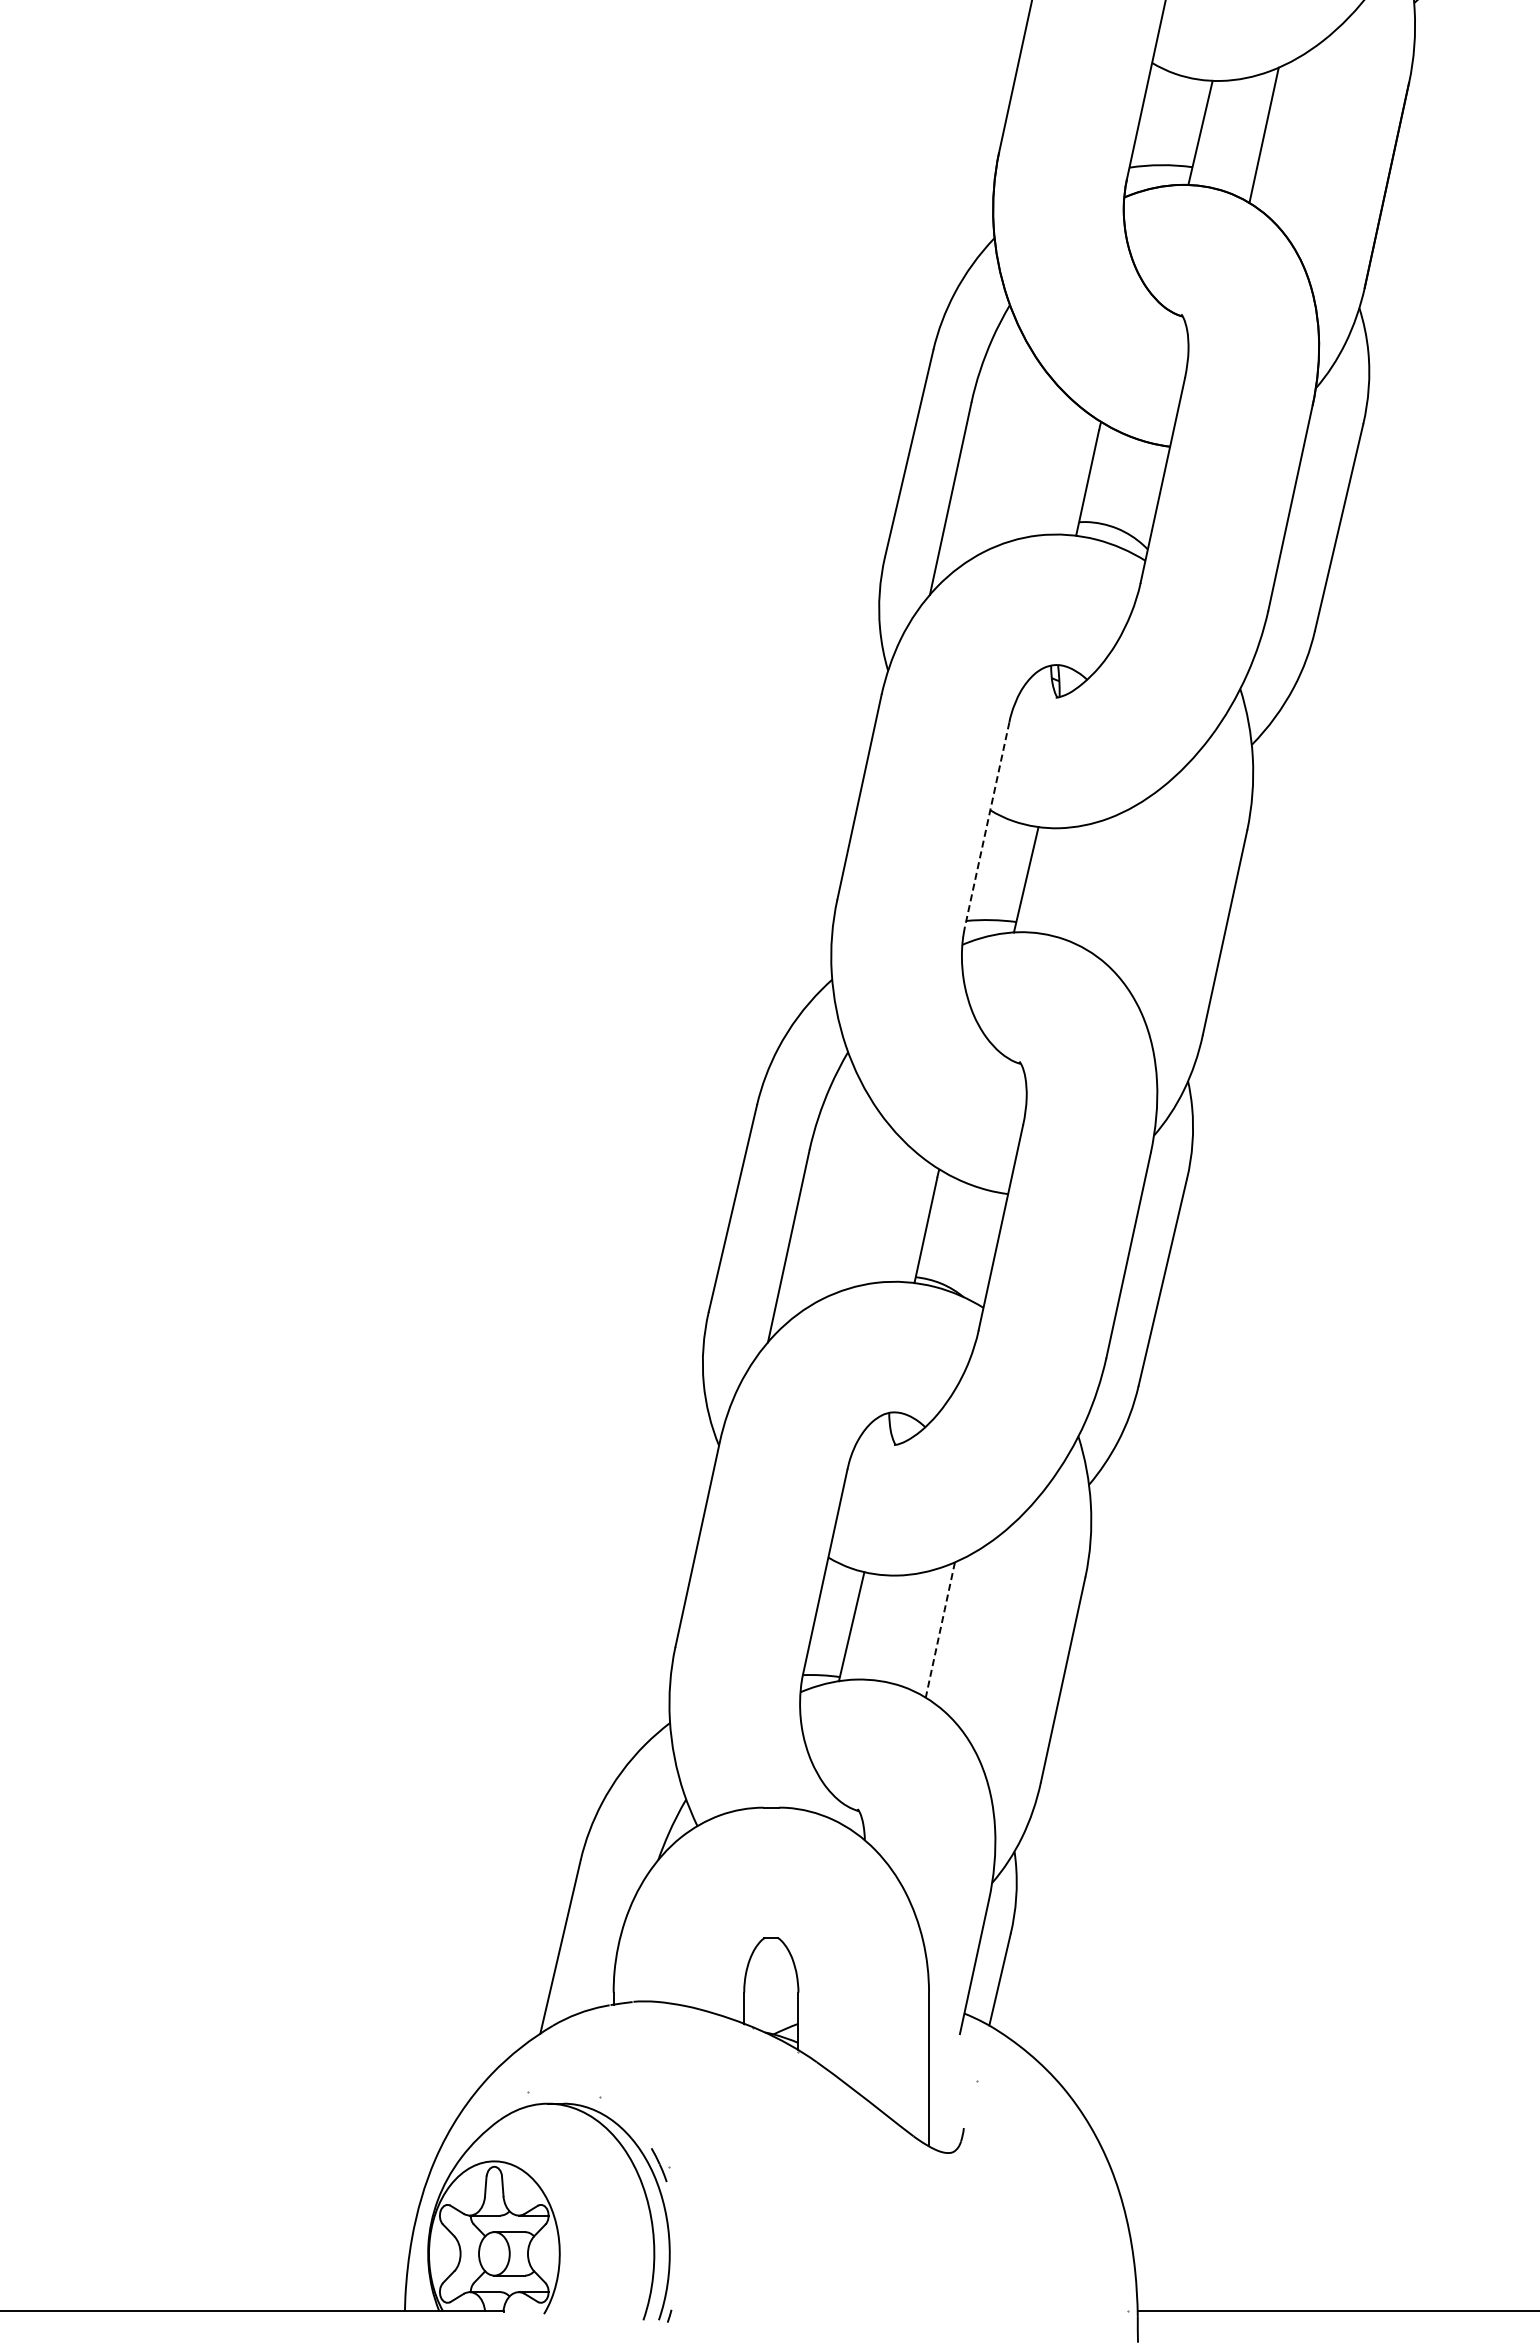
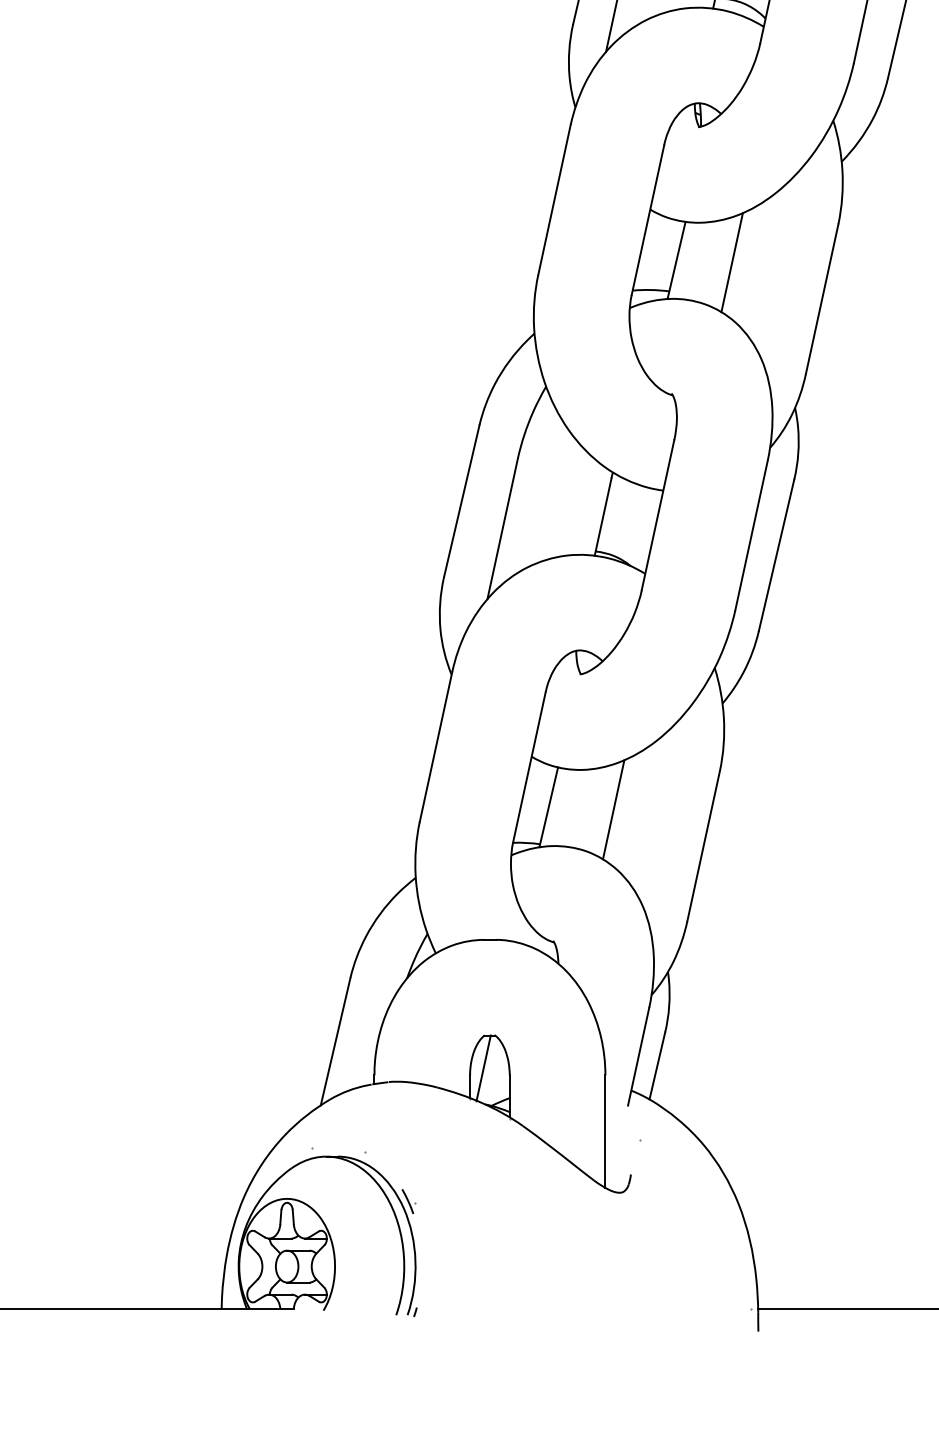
line: (987, 824) -> (648, 219), dashed -> solid
line: (1101, 882) -> (731, 262), added
line: (940, 1630) -> (613, 810), dashed -> solid
line: (762, 1982) -> (483, 1067), added

